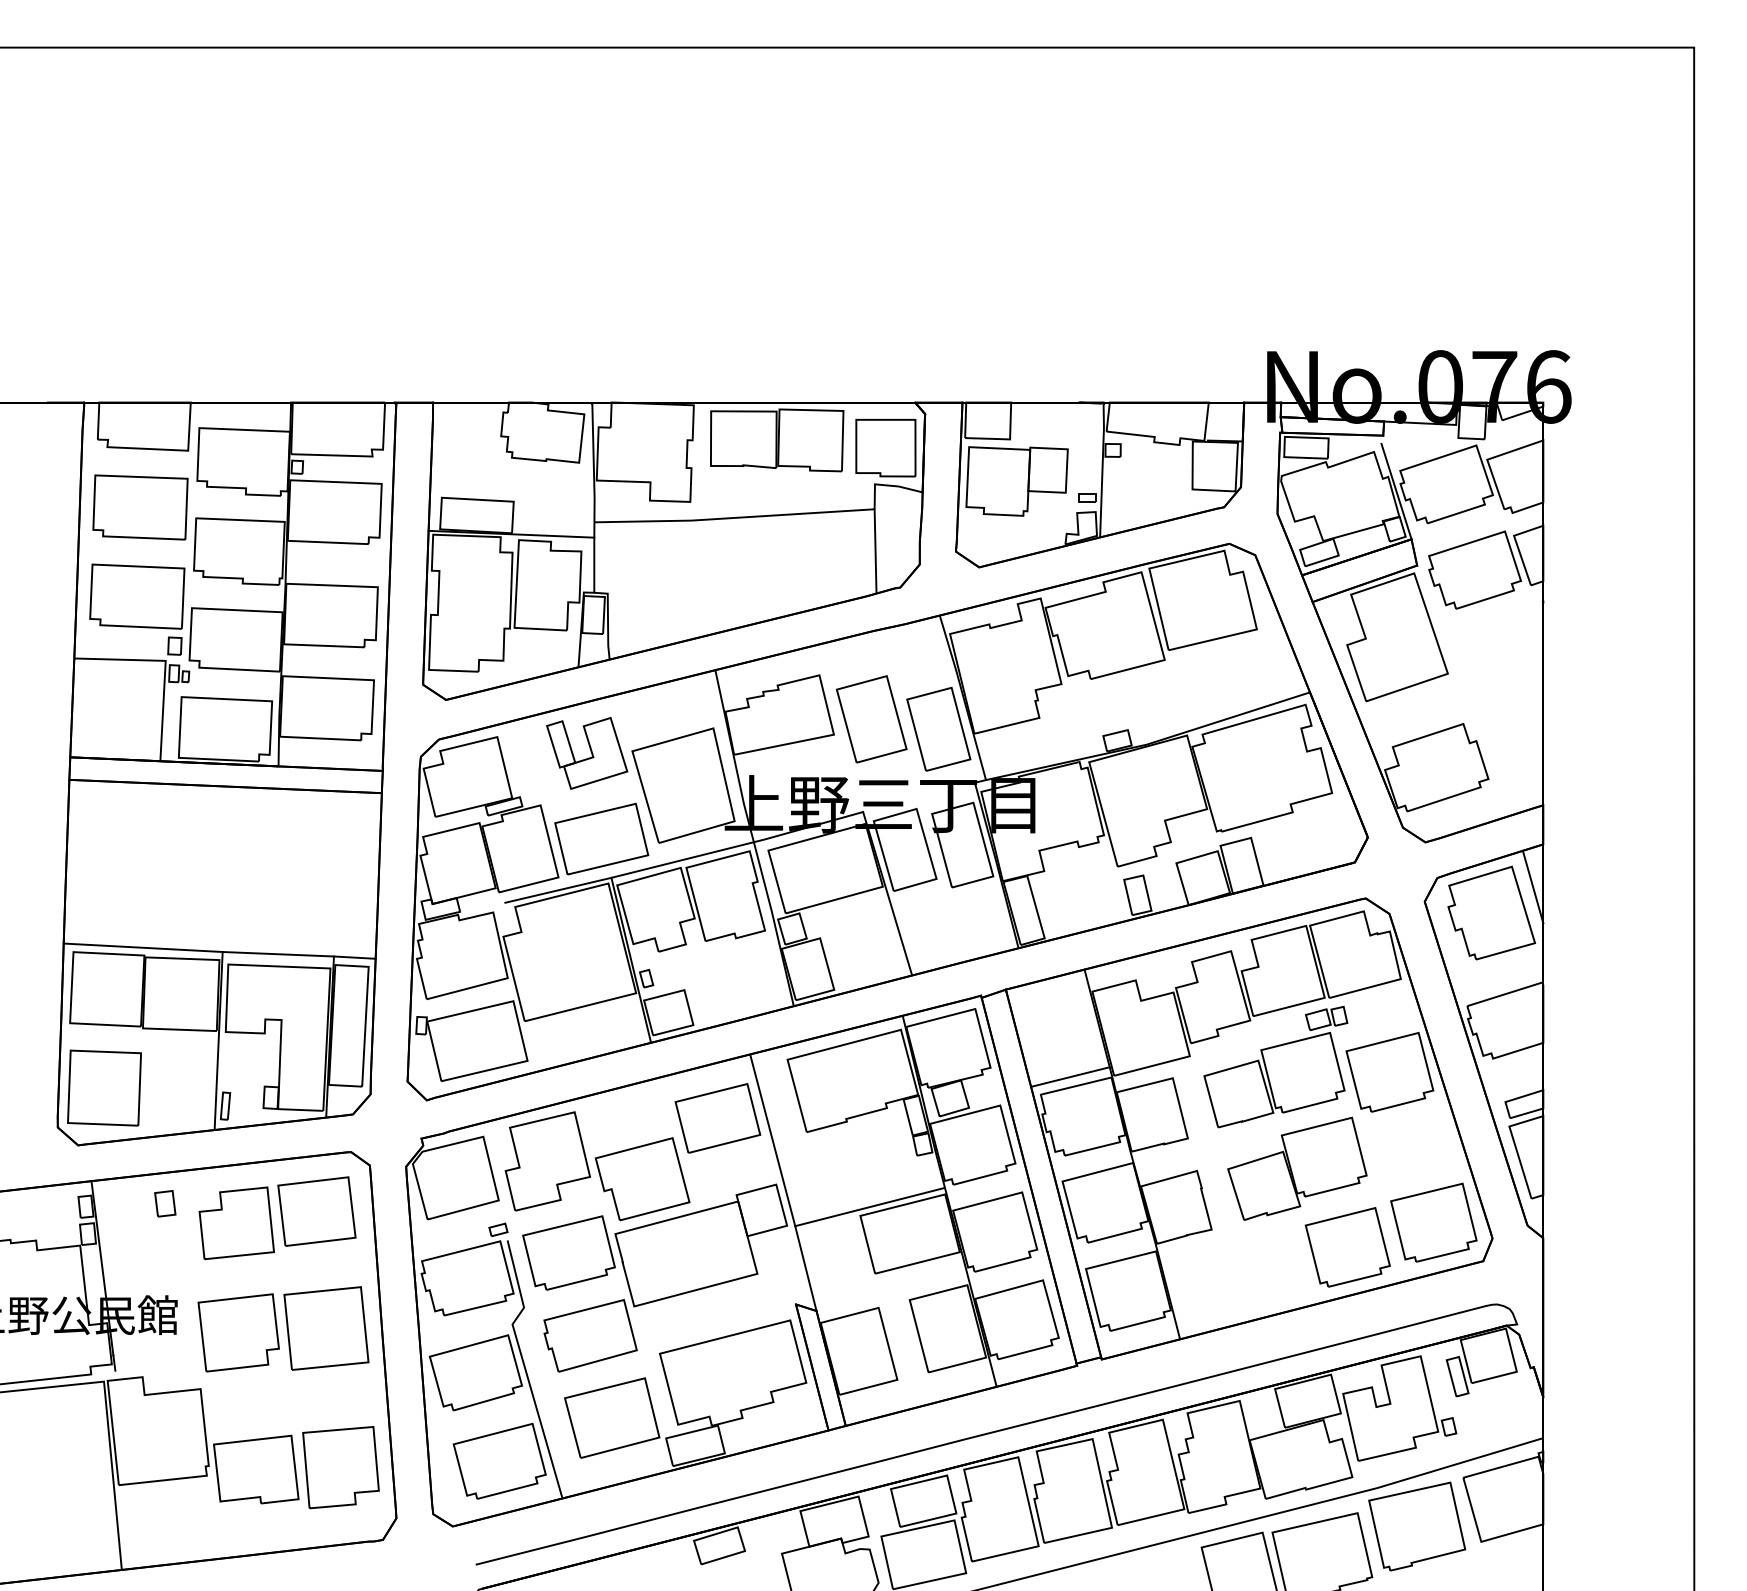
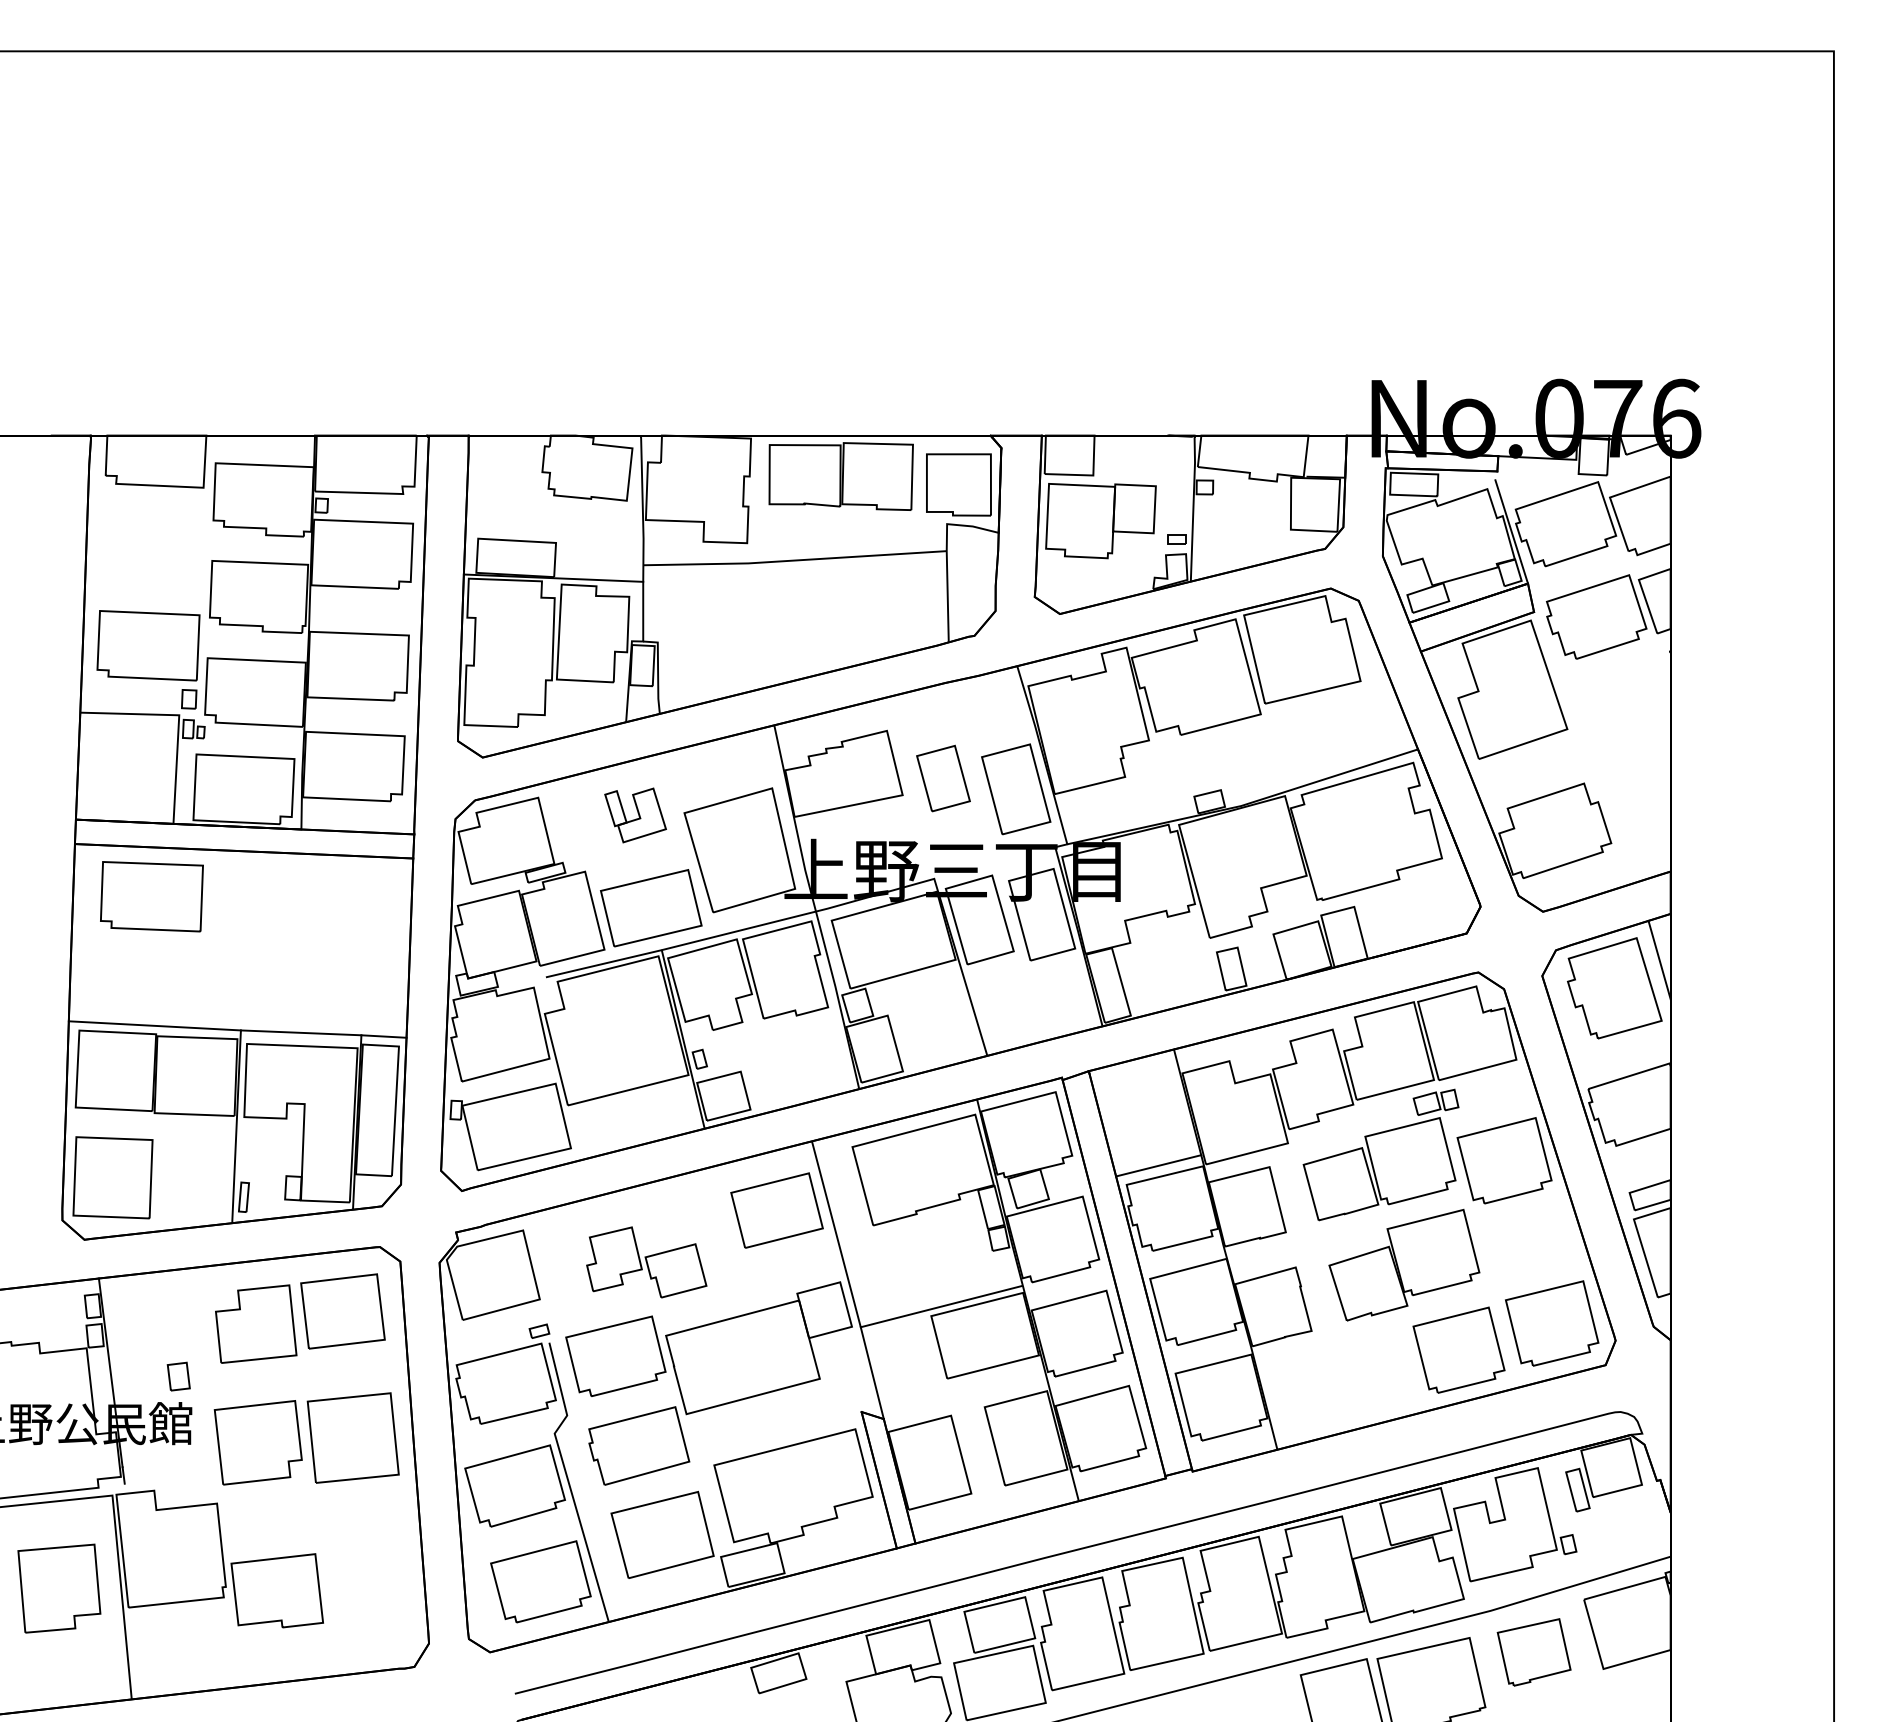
part: (140, 507) -> (151, 896), moved
part: (871, 719) -> (943, 778), size x0.7
part: (587, 753) -> (635, 815), size x0.7
part: (597, 1166) -> (646, 1262), size x0.6
part: (165, 1203) -> (179, 1376), moved
part: (340, 1467) -> (58, 1588), moved
part: (1417, 1526) -> (1534, 1652), size x0.7

